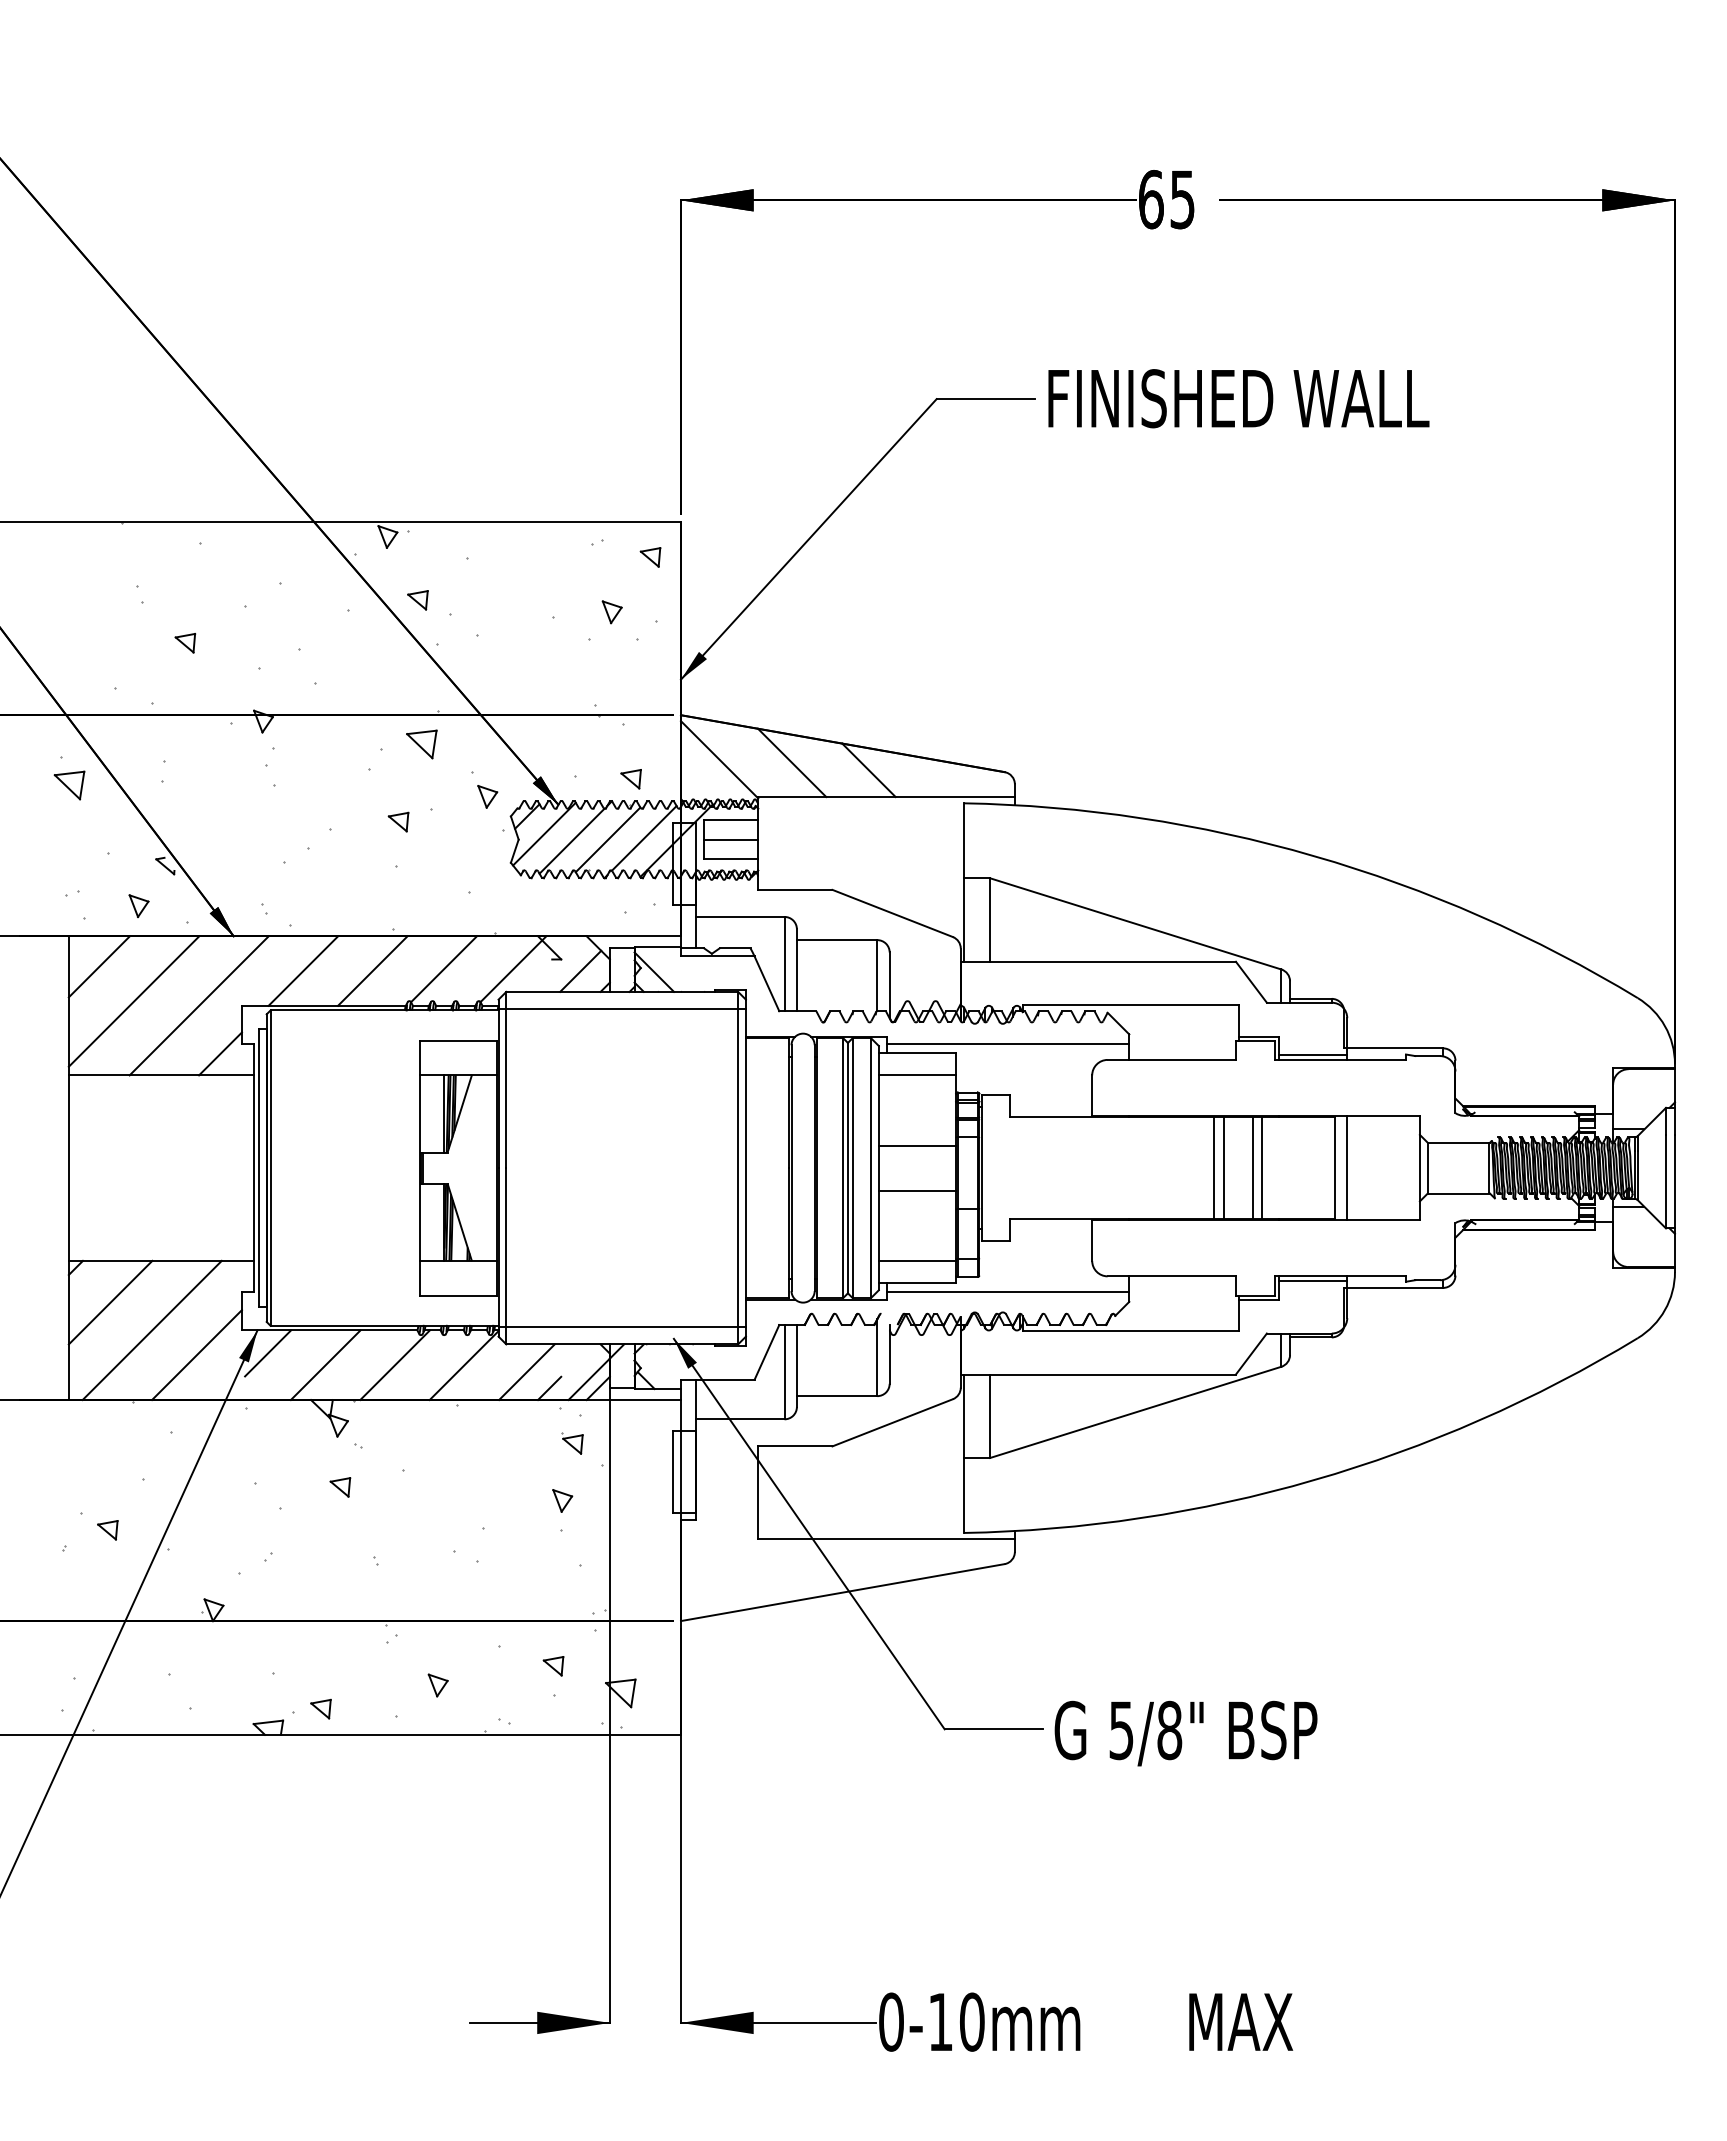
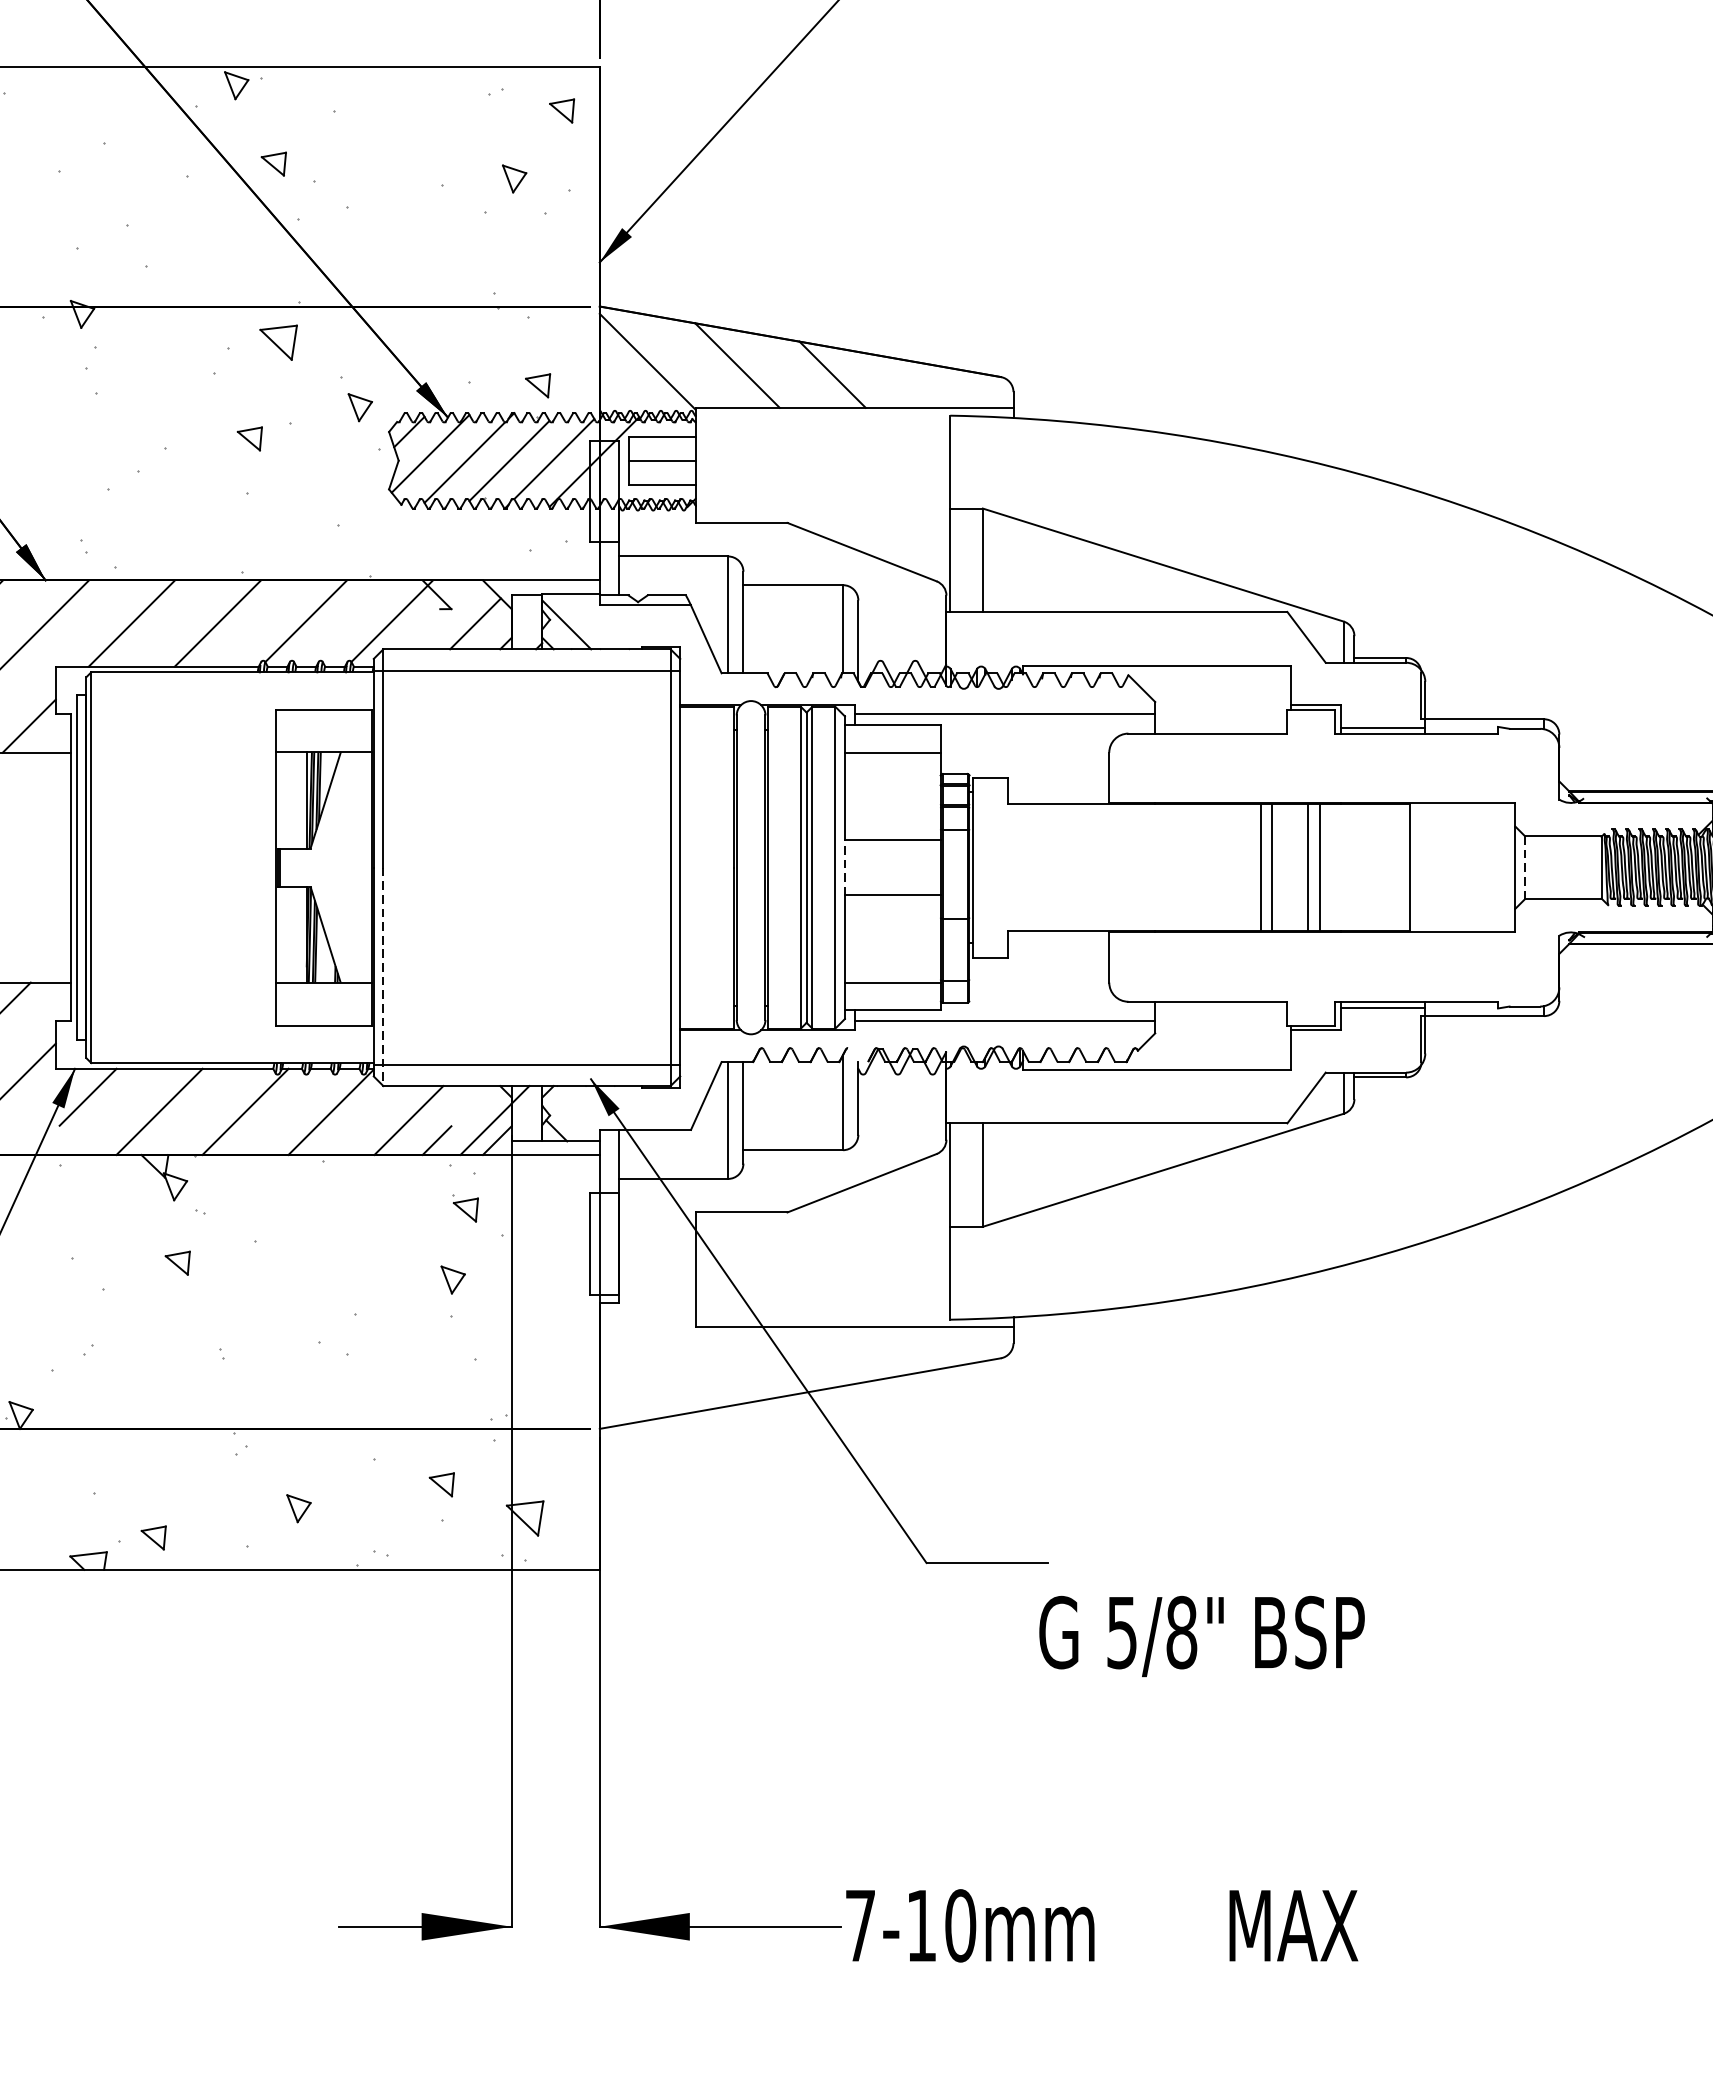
line: (878, 1167) -> (844, 866), solid -> dashed
line: (1347, 1167) -> (1425, 866), removed
line: (1427, 1168) -> (1524, 868), solid -> dashed
line: (506, 1256) -> (383, 977), solid -> dashed
text: (1185, 1733) -> (1201, 1636), moved
text: (891, 2021) -> (860, 1925), 0-10mm -> 7-10mm

